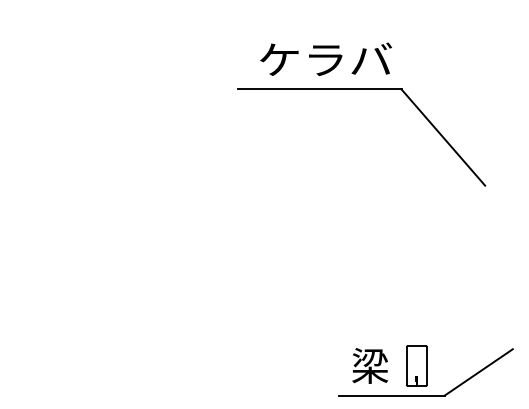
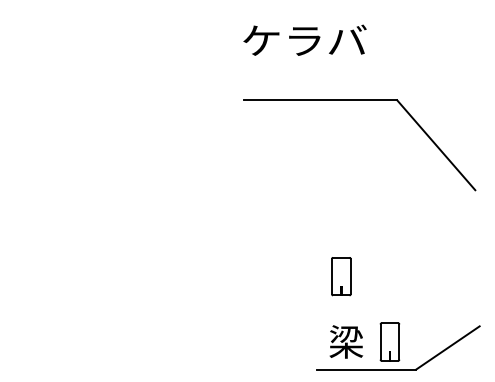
text: (325, 59) -> (304, 40), moved
part: (361, 89) -> (359, 100), moved
part: (364, 295) -> (341, 276), added

